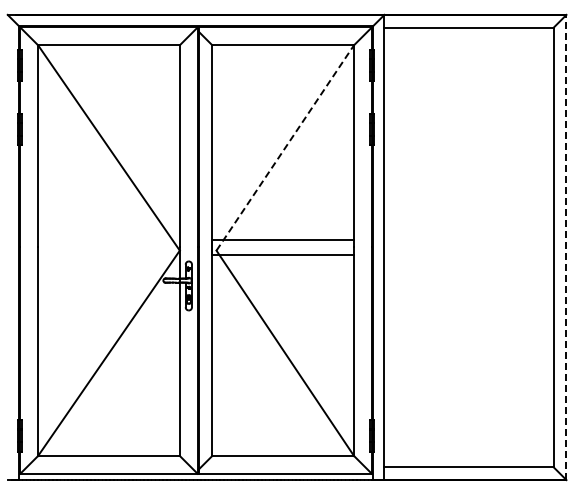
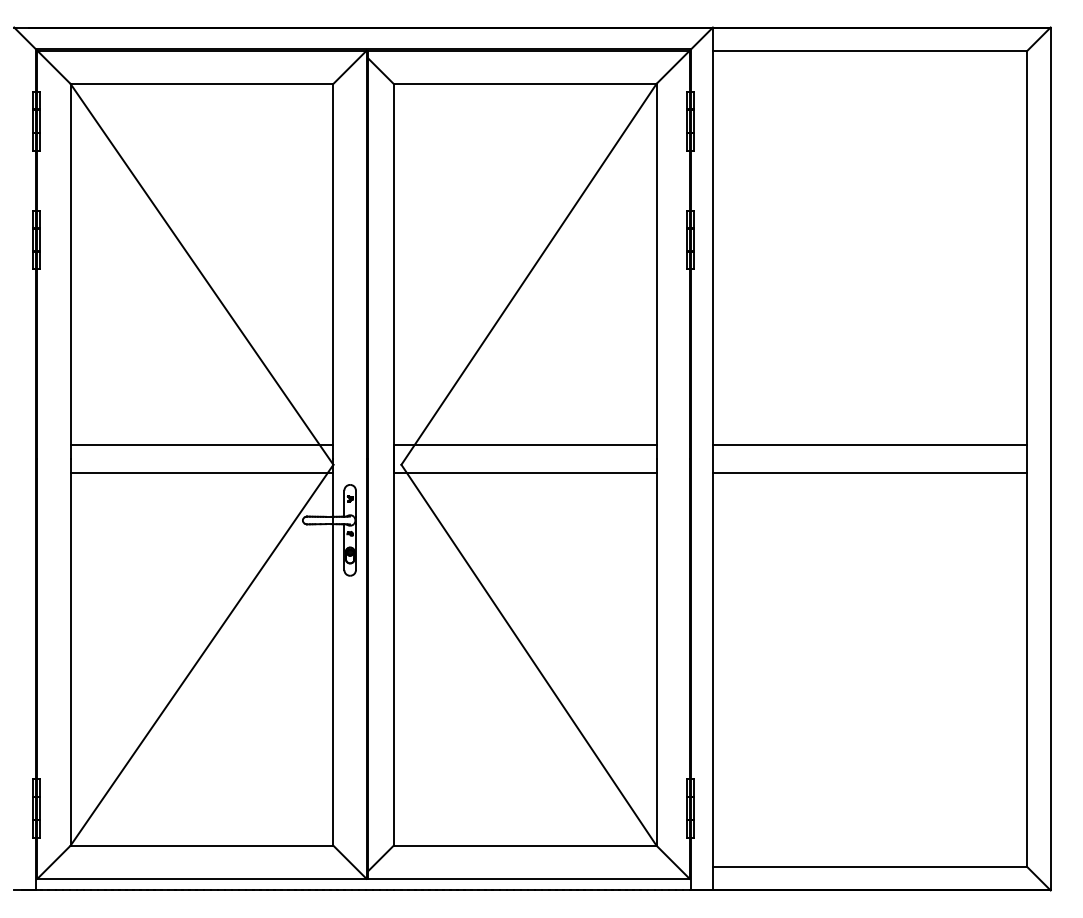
line: (285, 147) -> (529, 273), dashed -> solid
line: (108, 240) -> (201, 446), added
line: (468, 240) -> (868, 446), added
line: (566, 247) -> (1050, 459), dashed -> solid
line: (108, 254) -> (201, 471), added
line: (468, 254) -> (868, 471), added

